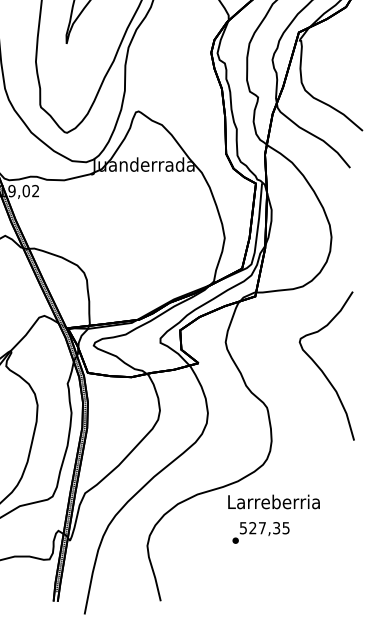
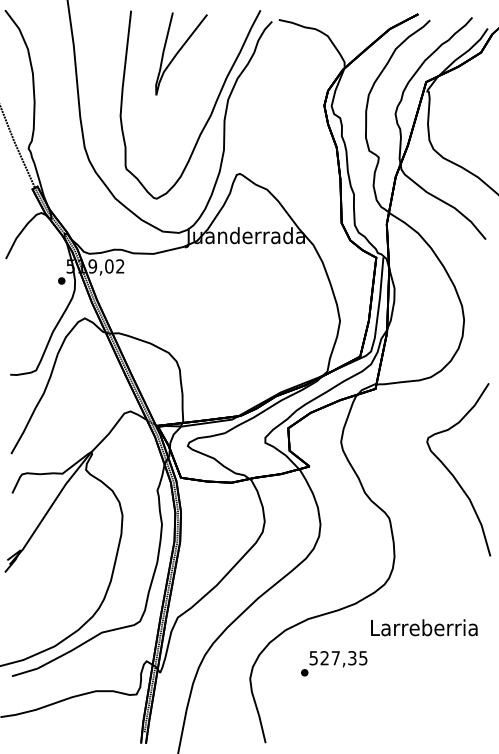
text: (274, 501) -> (424, 627), moved
text: (261, 532) -> (334, 663), moved

